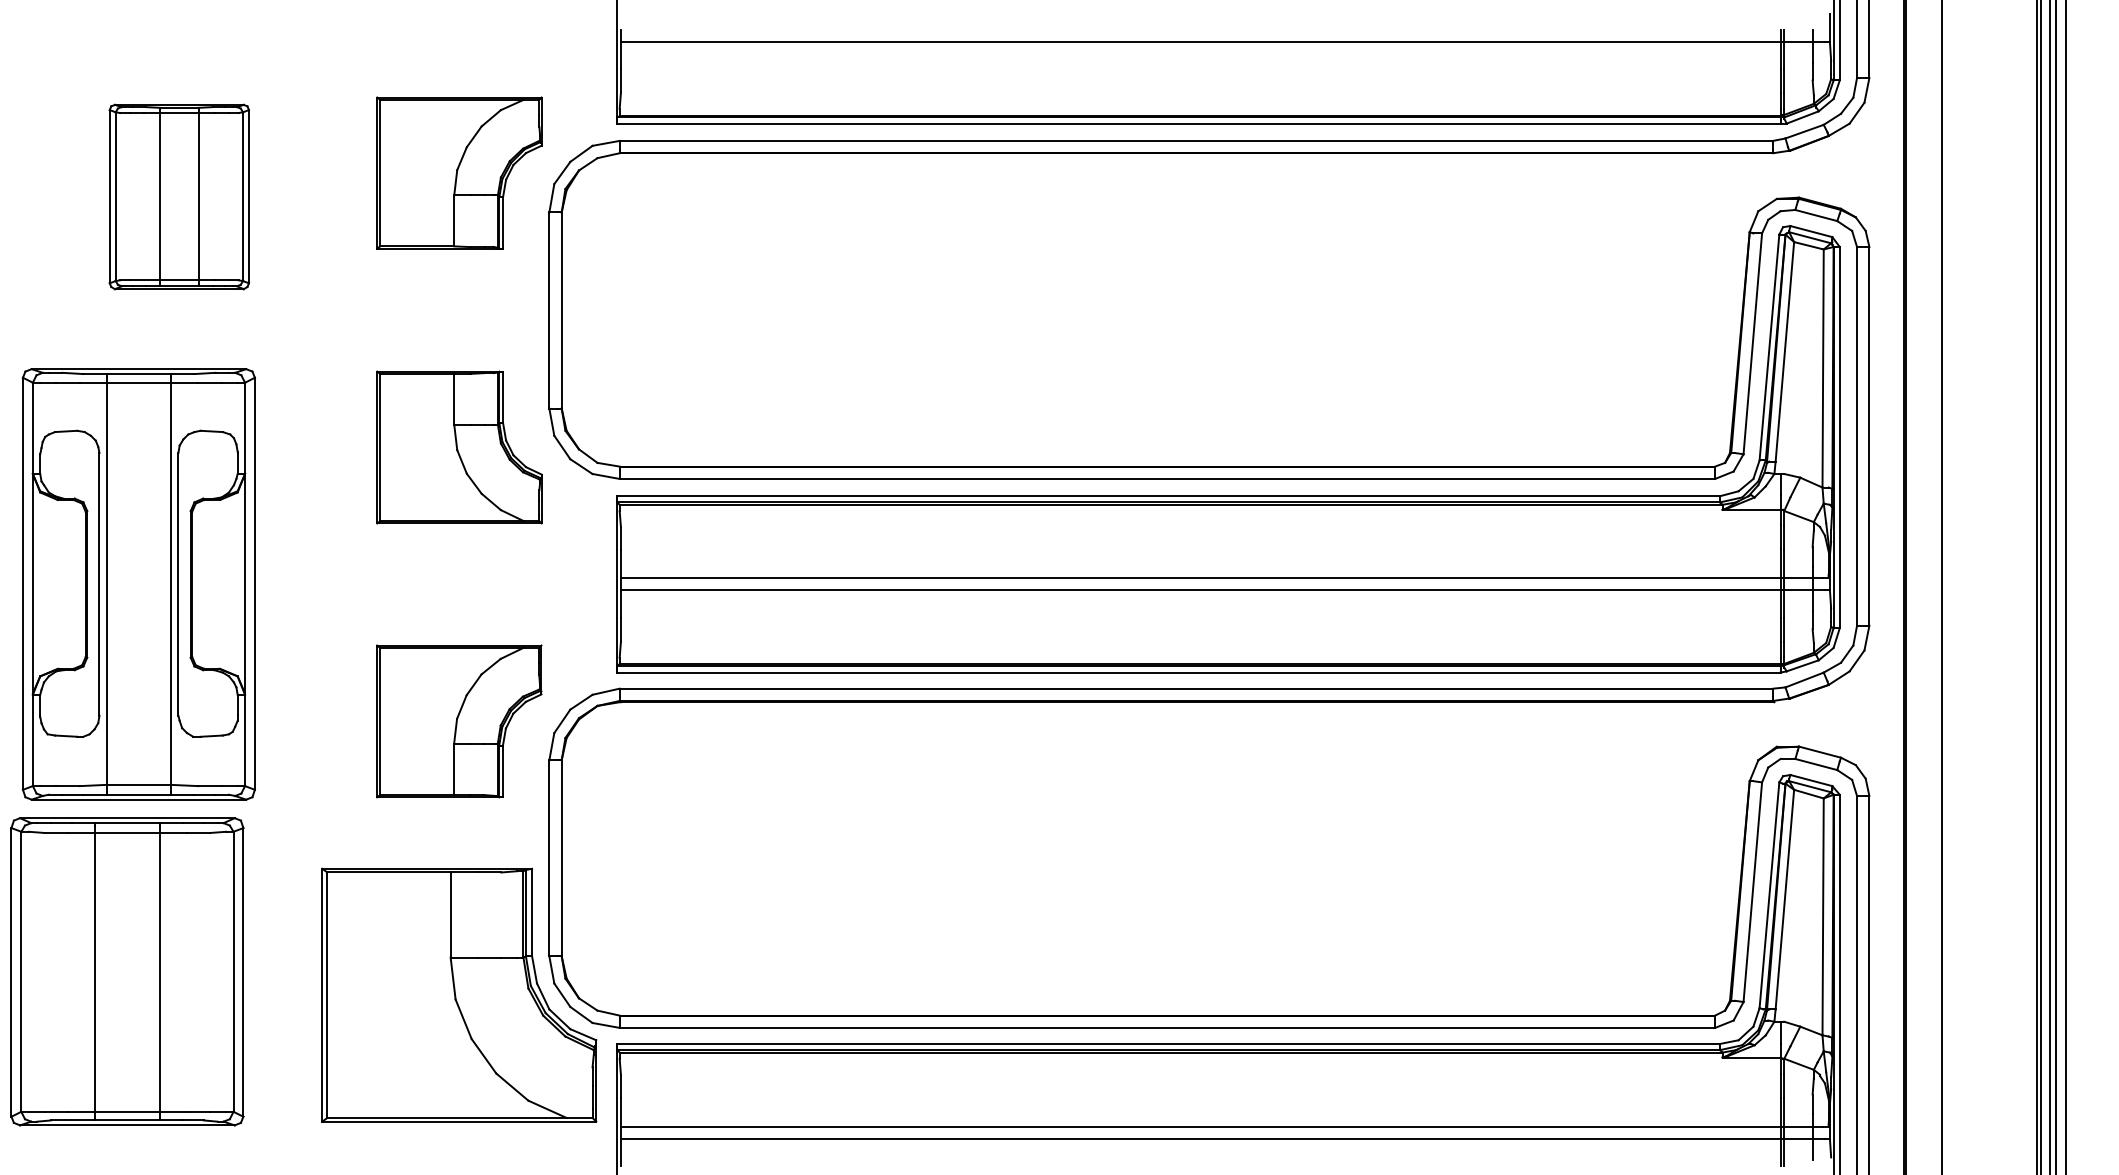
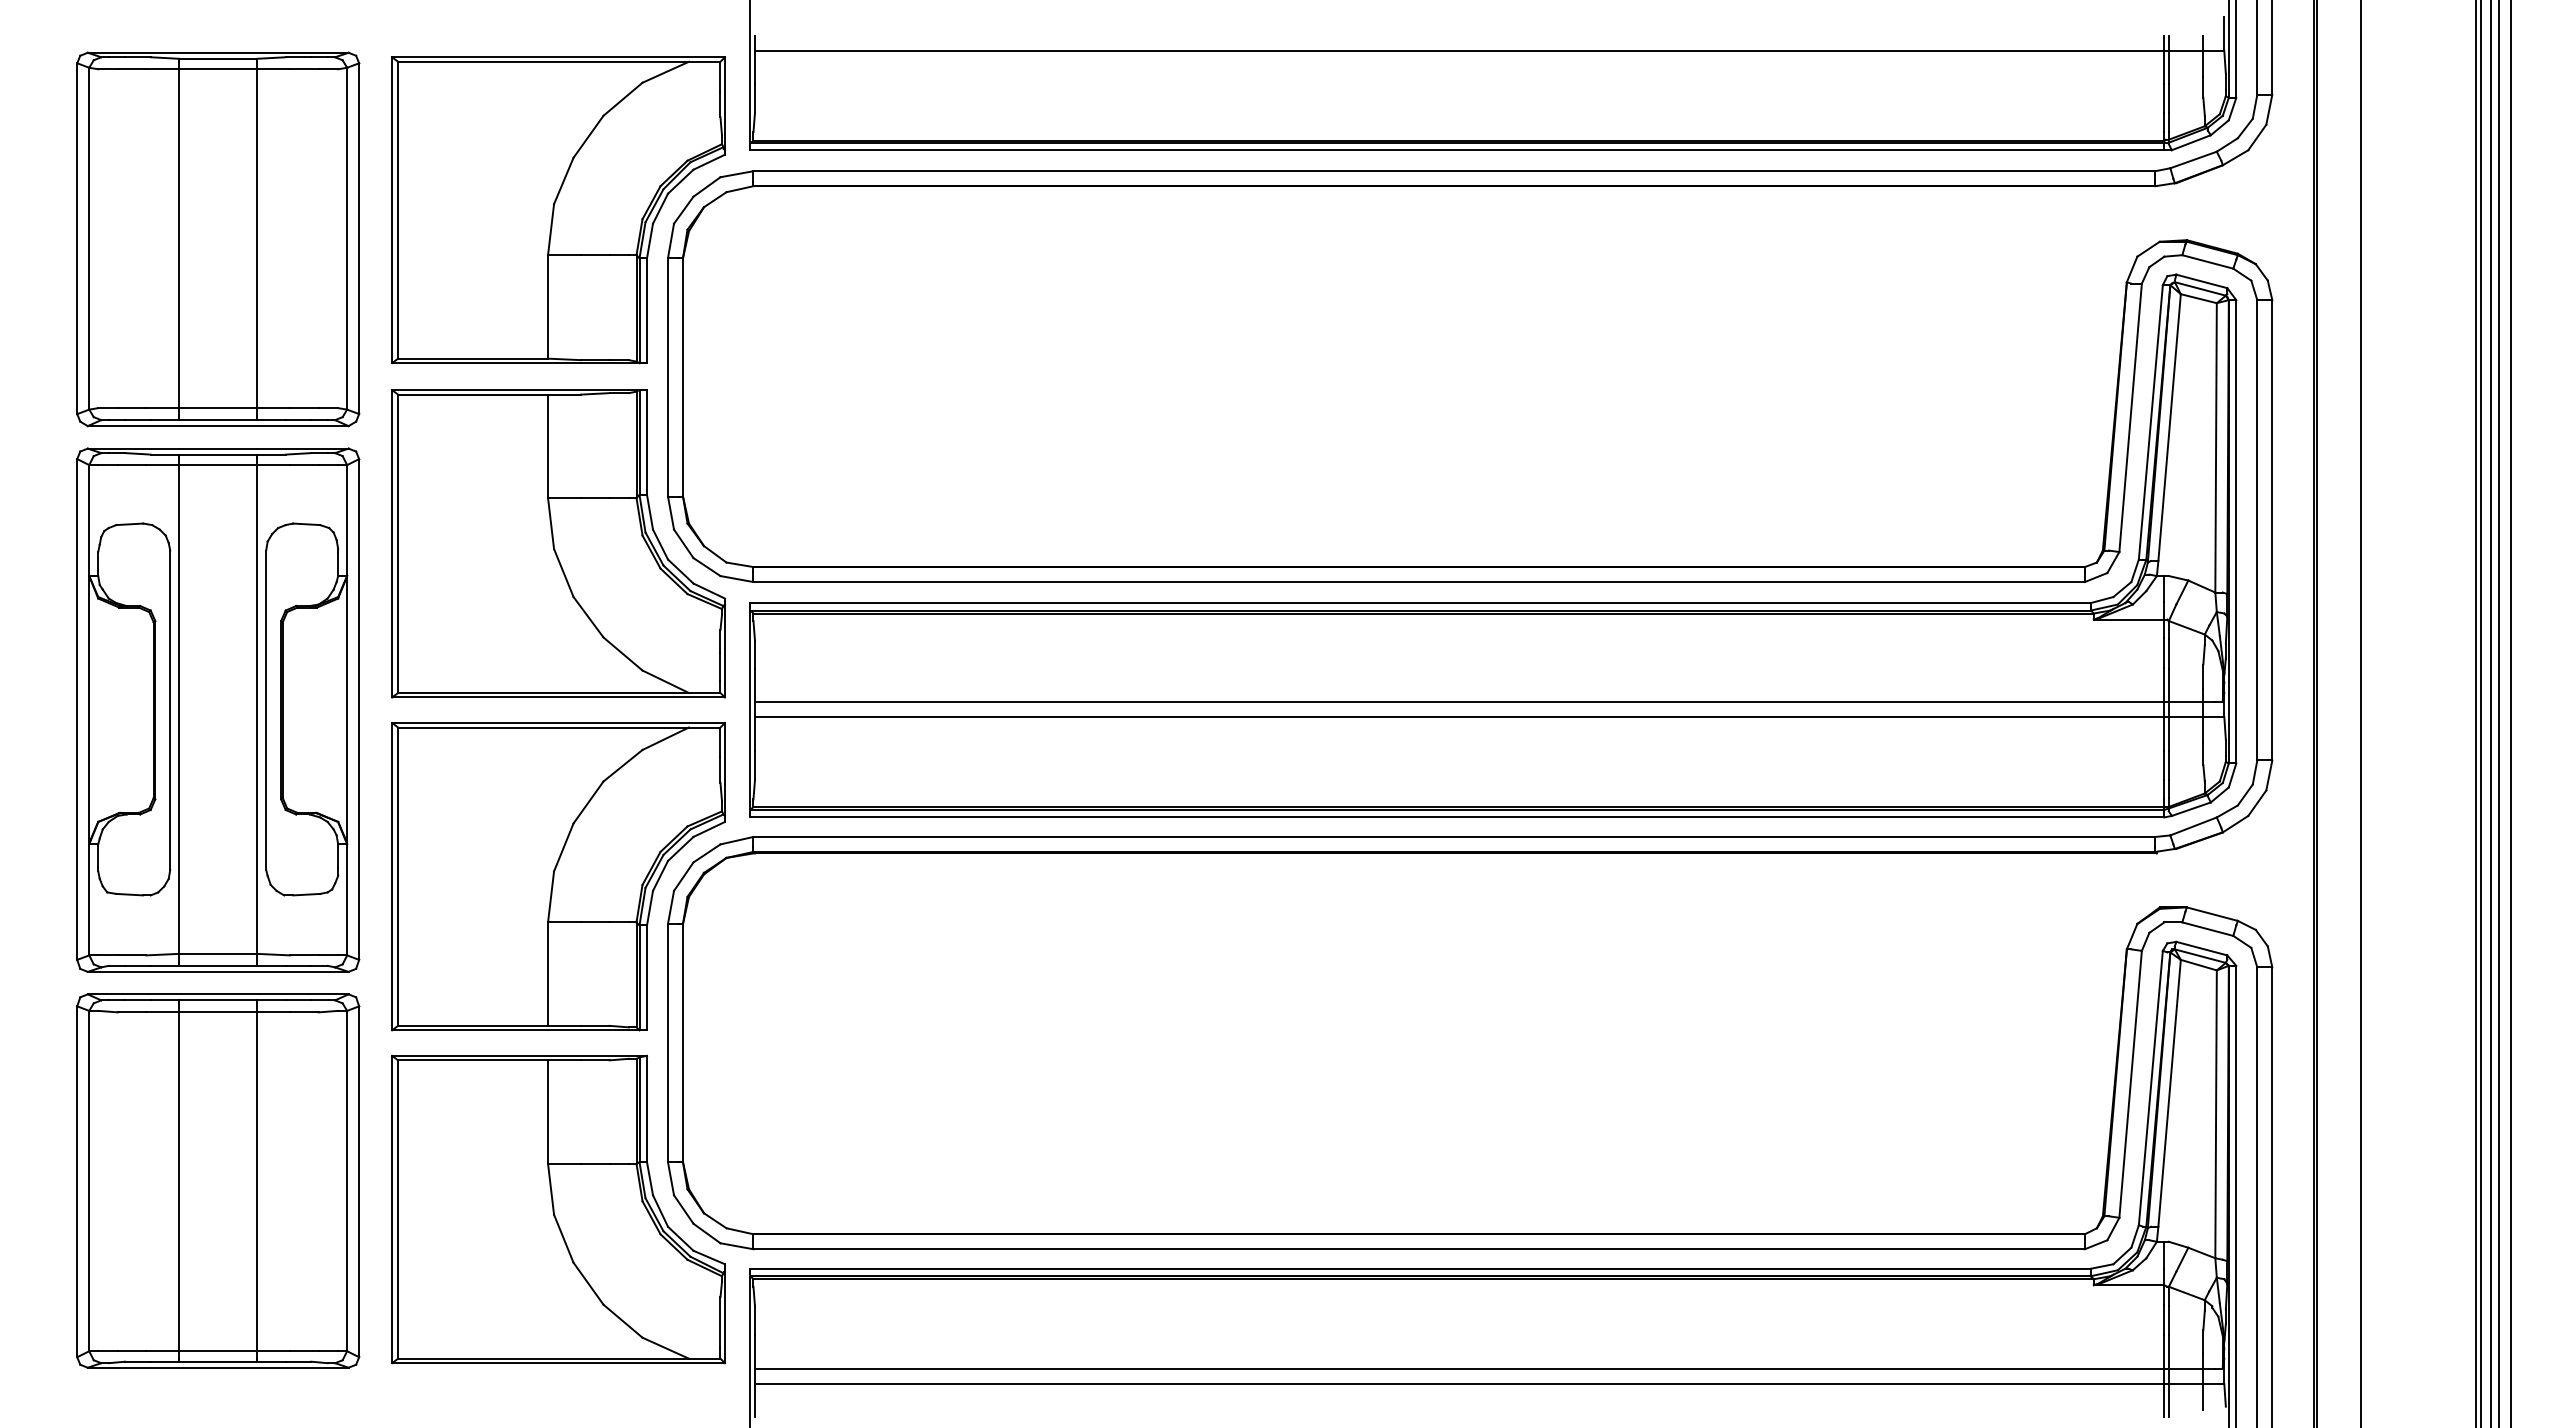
part: (459, 173) -> (558, 210), size x1.67
part: (179, 197) -> (218, 239), size x1.67
part: (459, 447) -> (558, 543), size x1.67
part: (139, 583) -> (218, 709), moved
part: (459, 721) -> (558, 876), size x1.67
part: (127, 971) -> (218, 1180), moved

